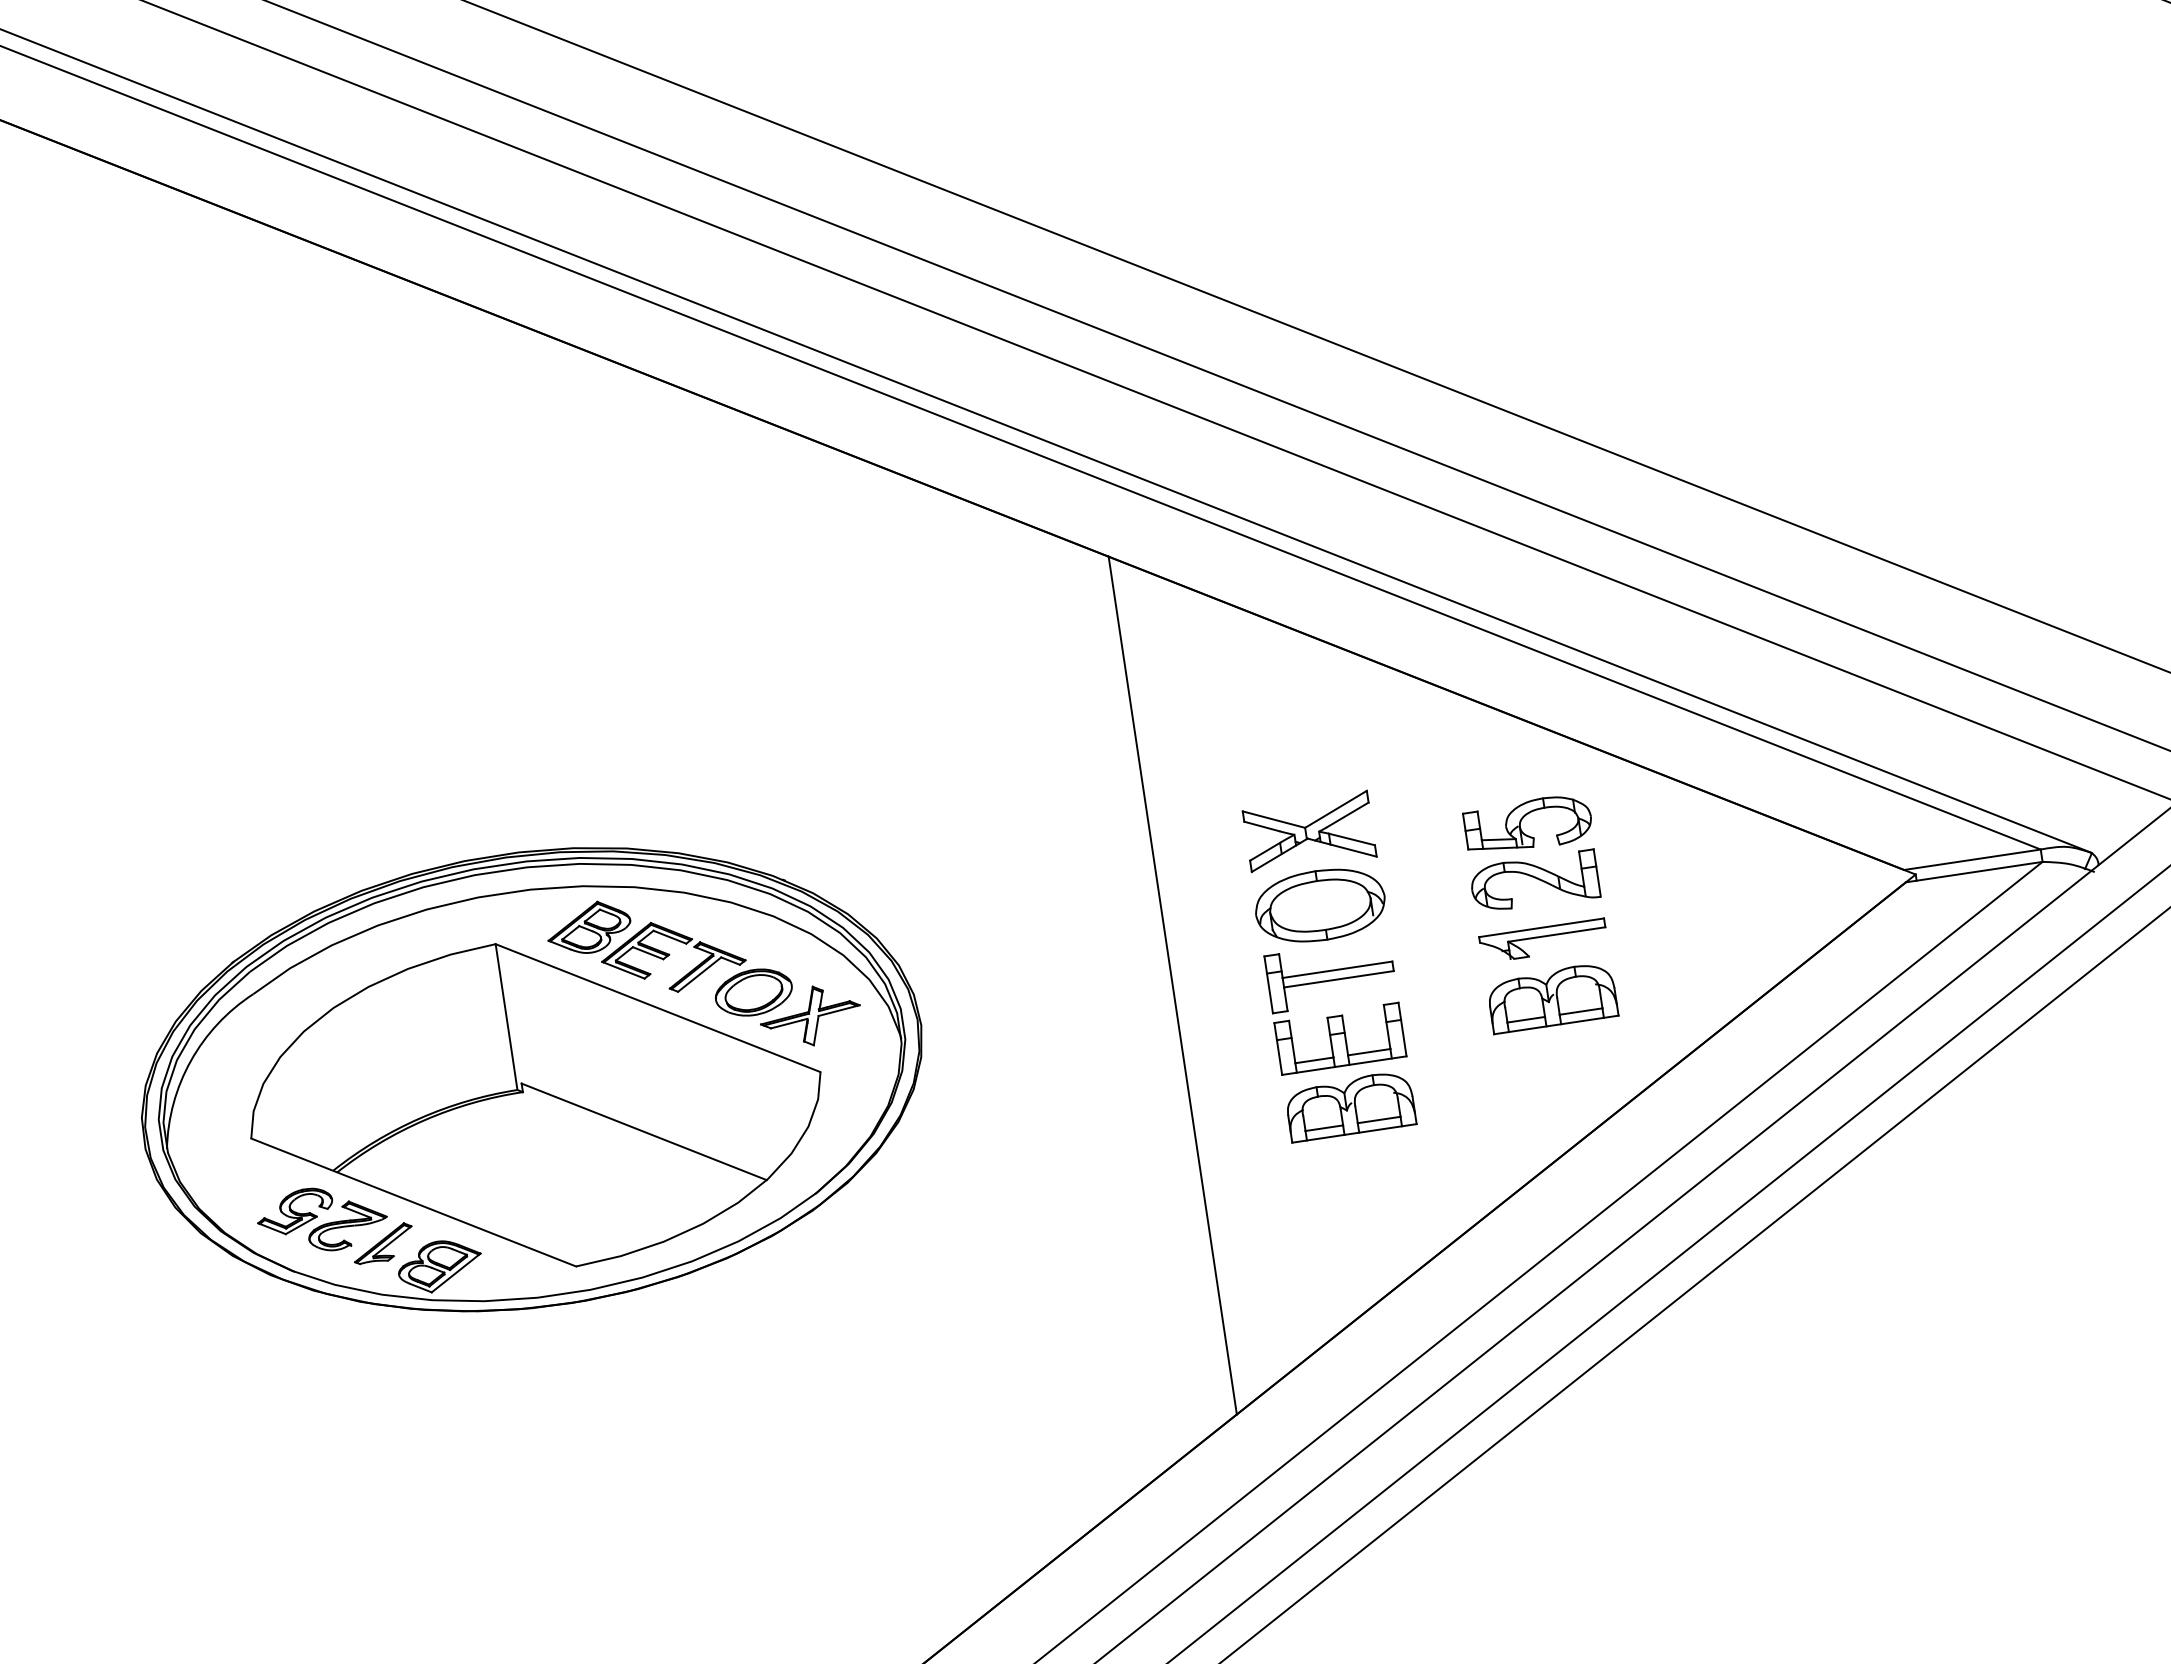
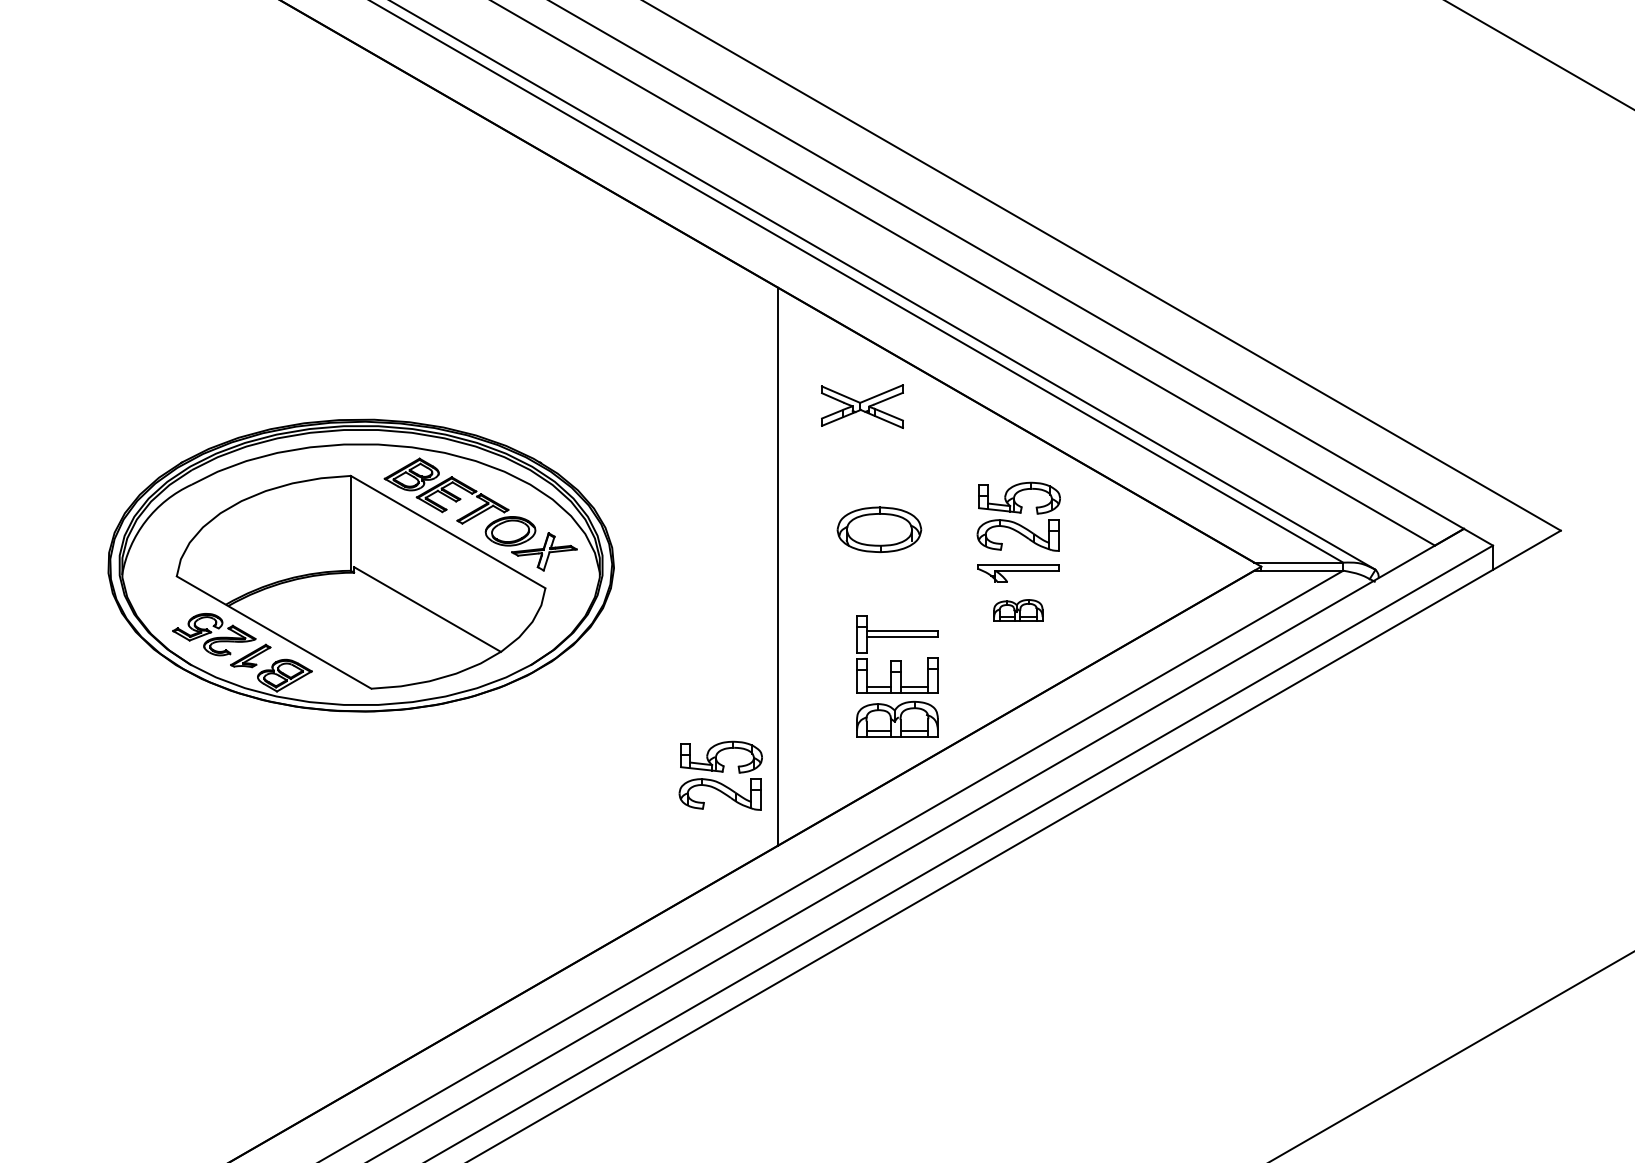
part: (1309, 832) -> (862, 406), moved
part: (1552, 997) -> (1018, 610), size x0.6
part: (1340, 1040) -> (897, 676), moved
part: (1132, 1319) -> (720, 775), added

